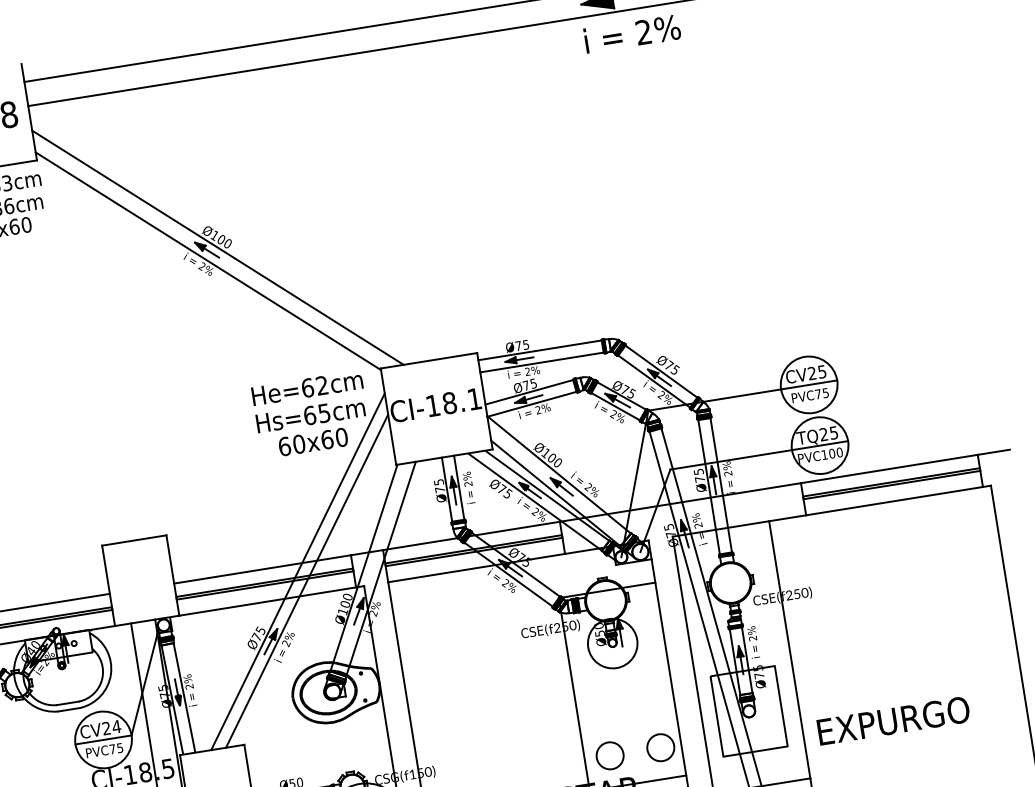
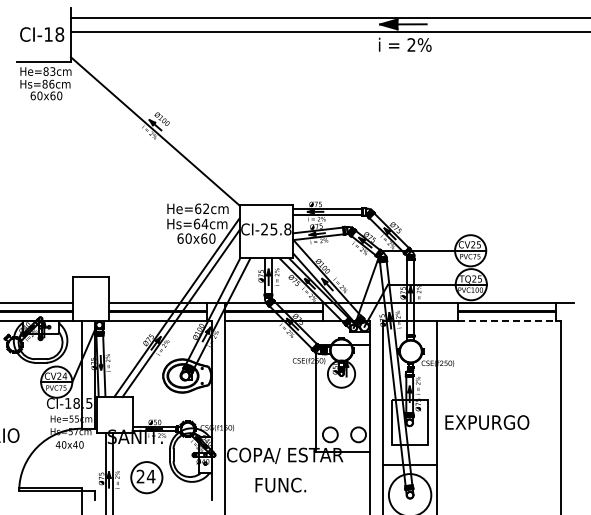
line: (217, 247) -> (161, 124), removed
text: (454, 402) -> (276, 229), CI-18.1 -> CI-25.8
text: (323, 412) -> (204, 223), Hs=65cm -> Hs=64cm
line: (895, 501) -> (507, 321), solid -> dashed
text: (893, 720) -> (487, 422), moved

